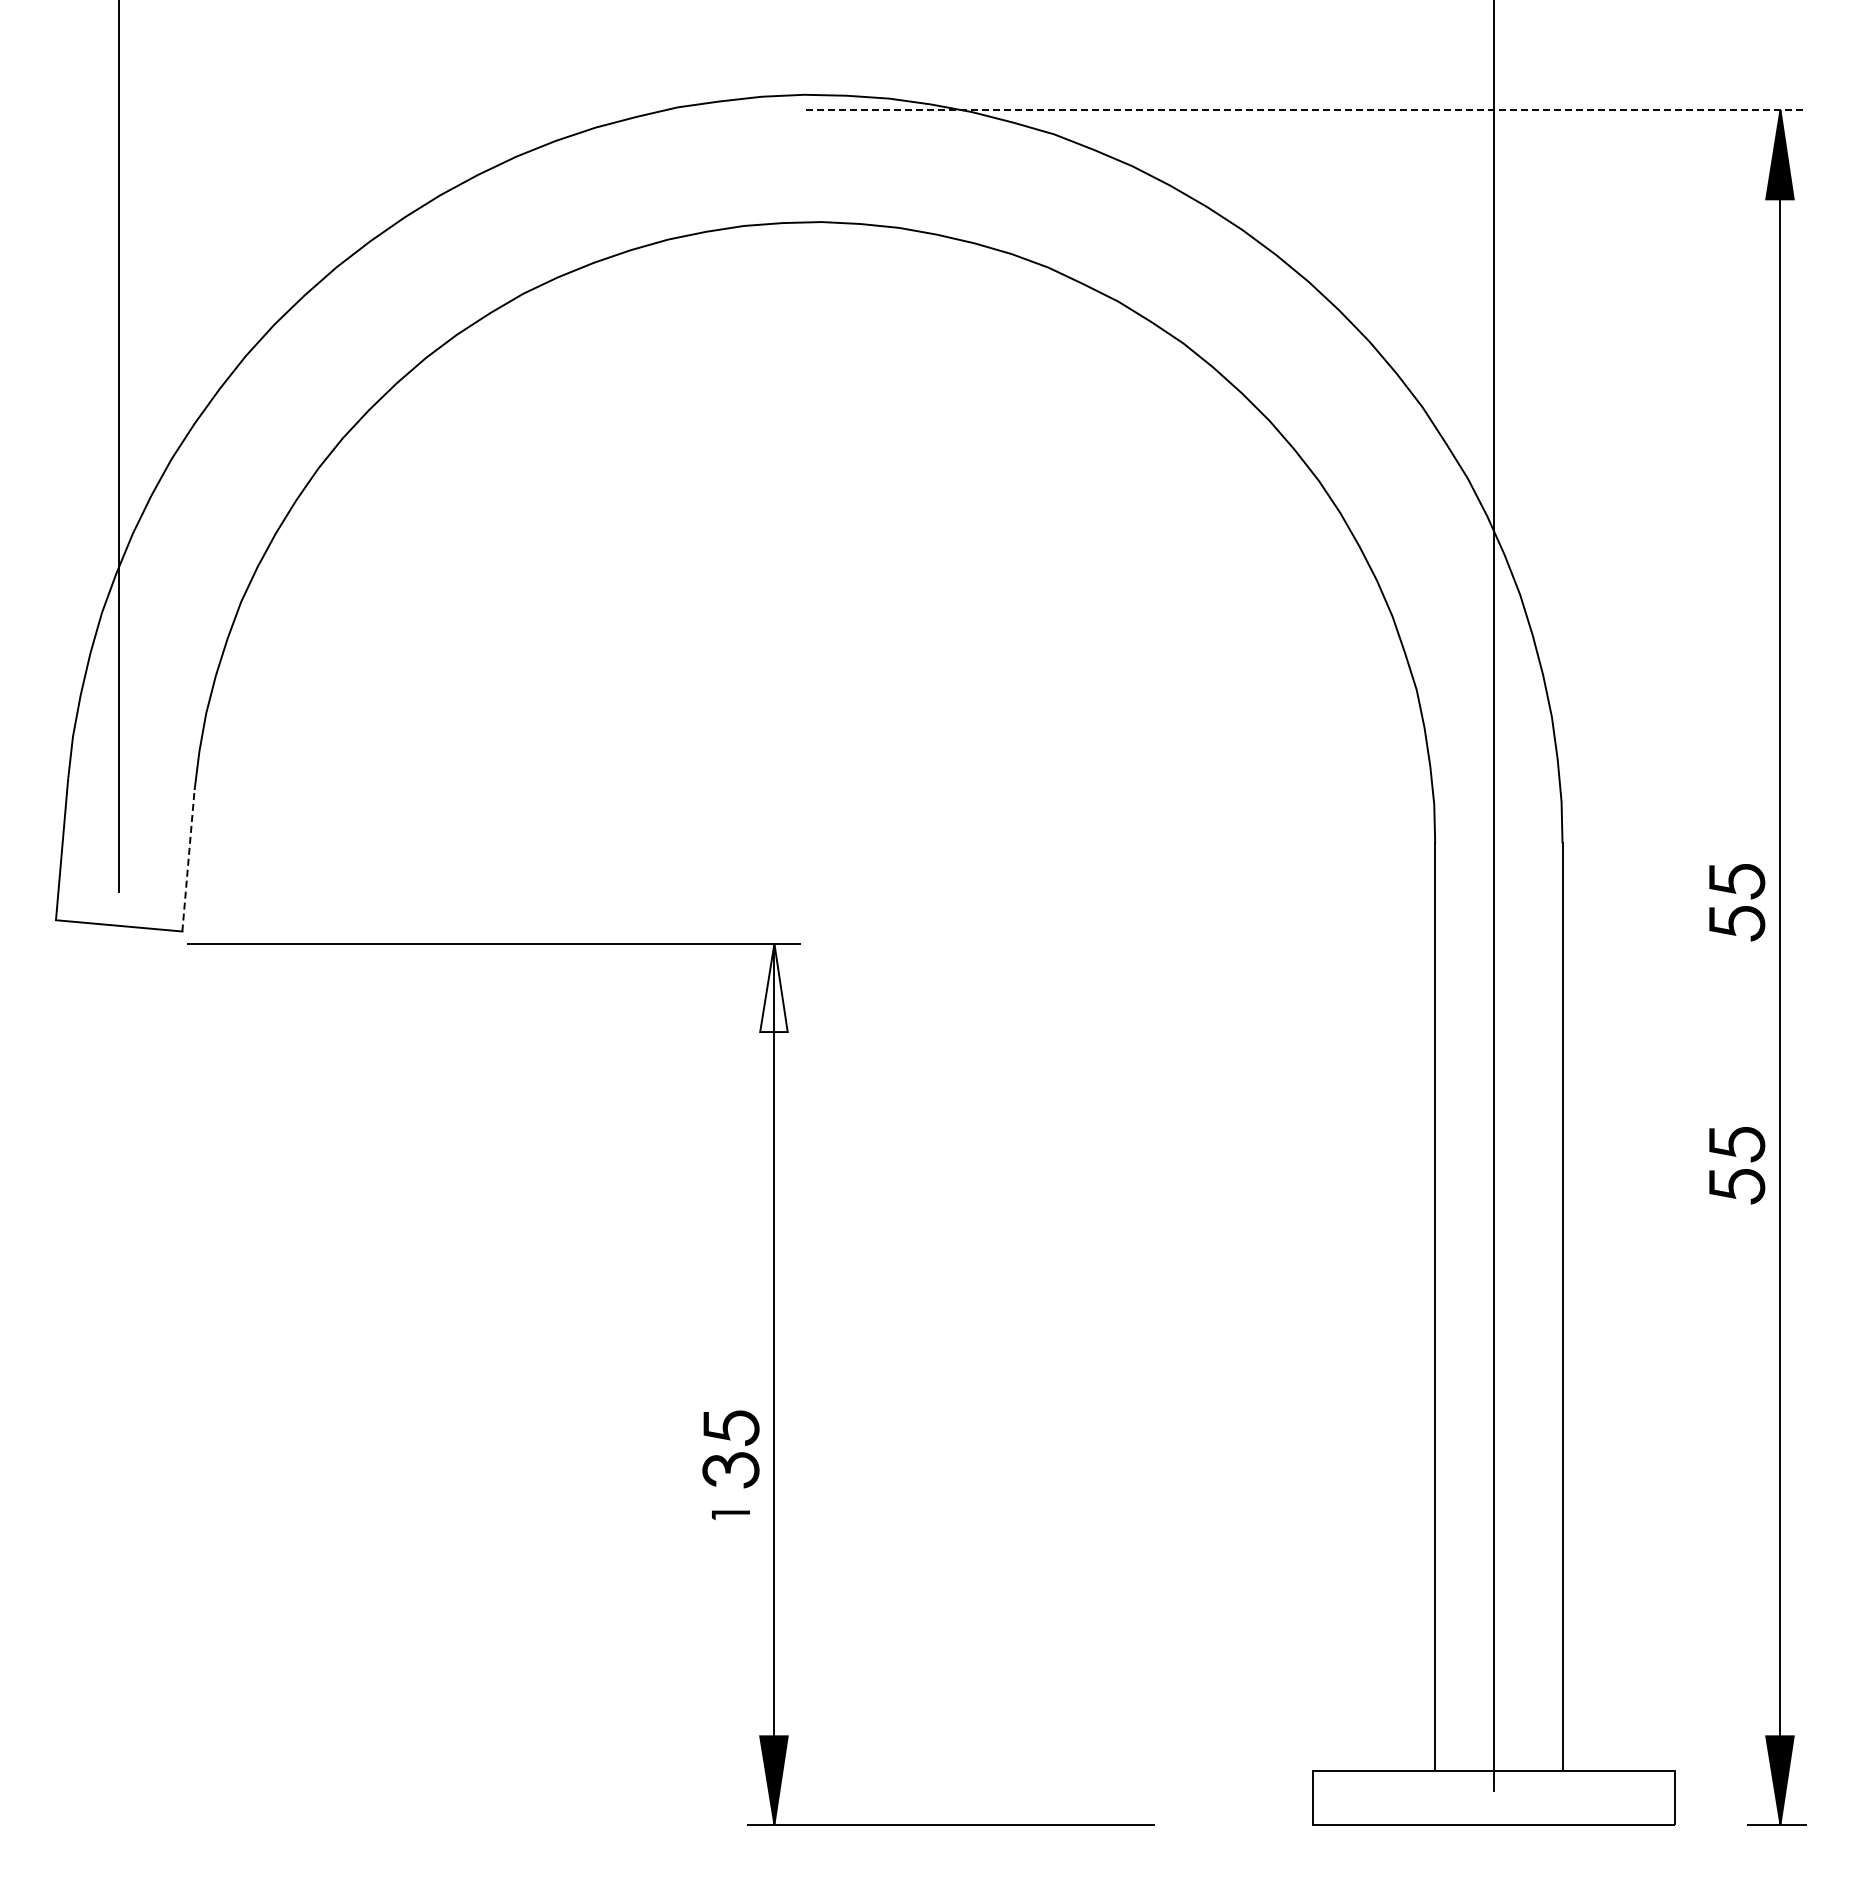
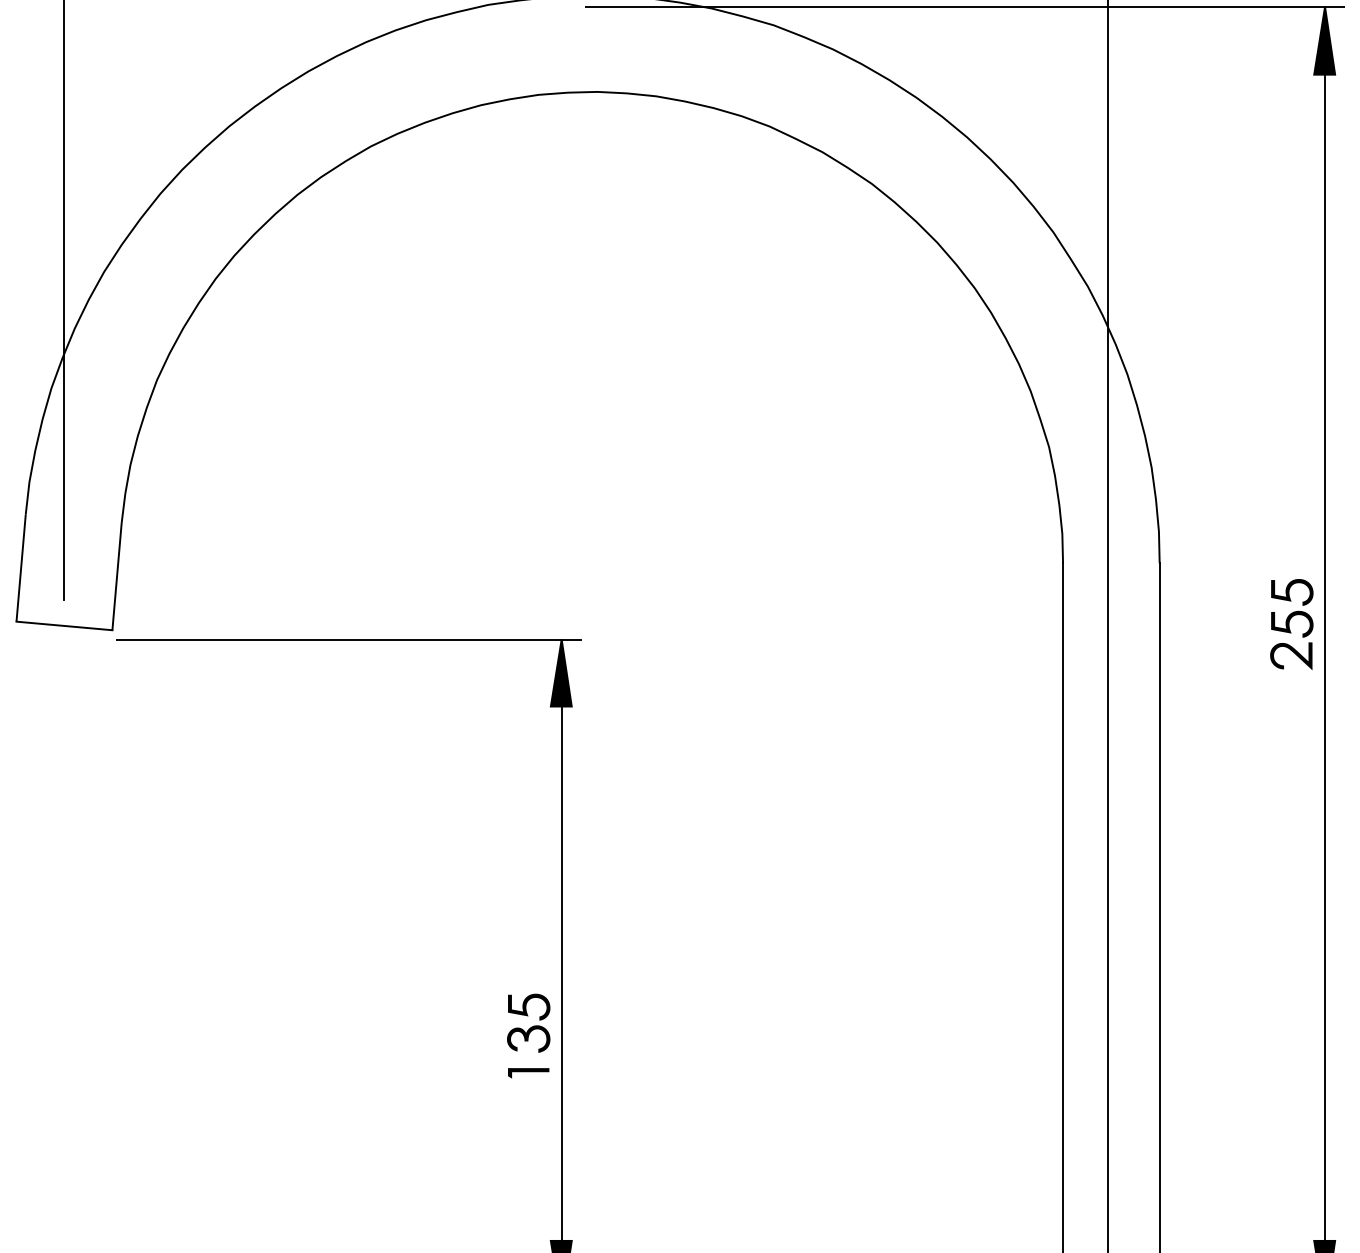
line: (1306, 110) -> (965, 7), dashed -> solid
line: (188, 860) -> (117, 576), dashed -> solid
fill: (1735, 965) -> (1290, 656), added
fill: (773, 987) -> (560, 672), added
part: (1737, 1165) -> (1292, 807), removed
part: (730, 1515) -> (528, 1073), size x1.43

